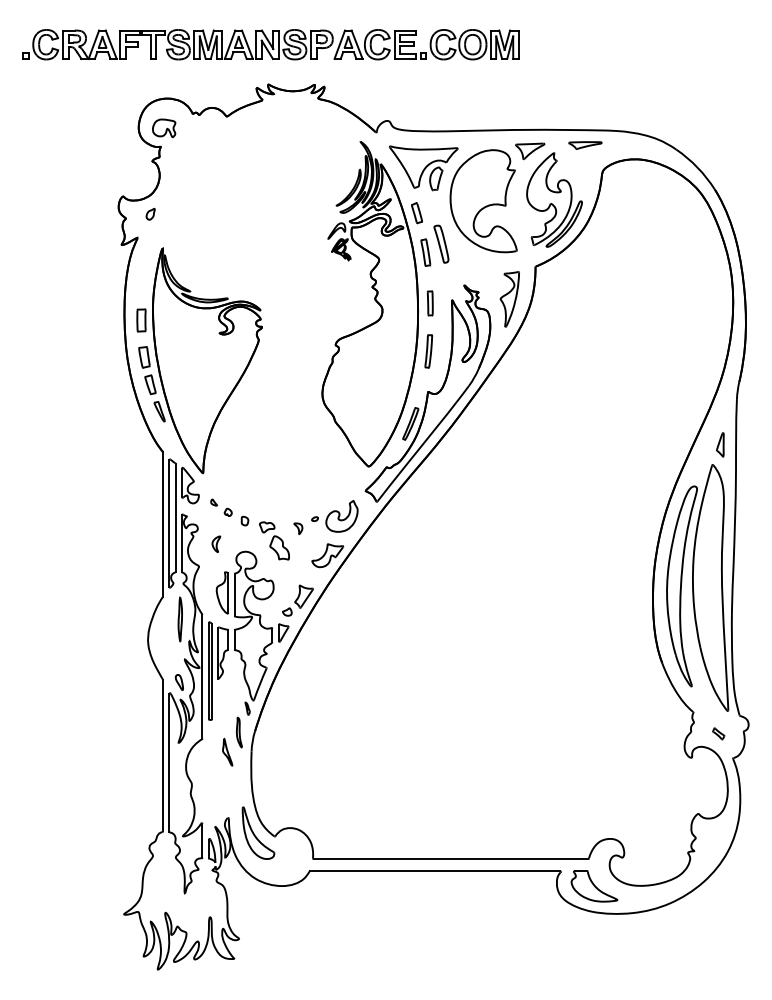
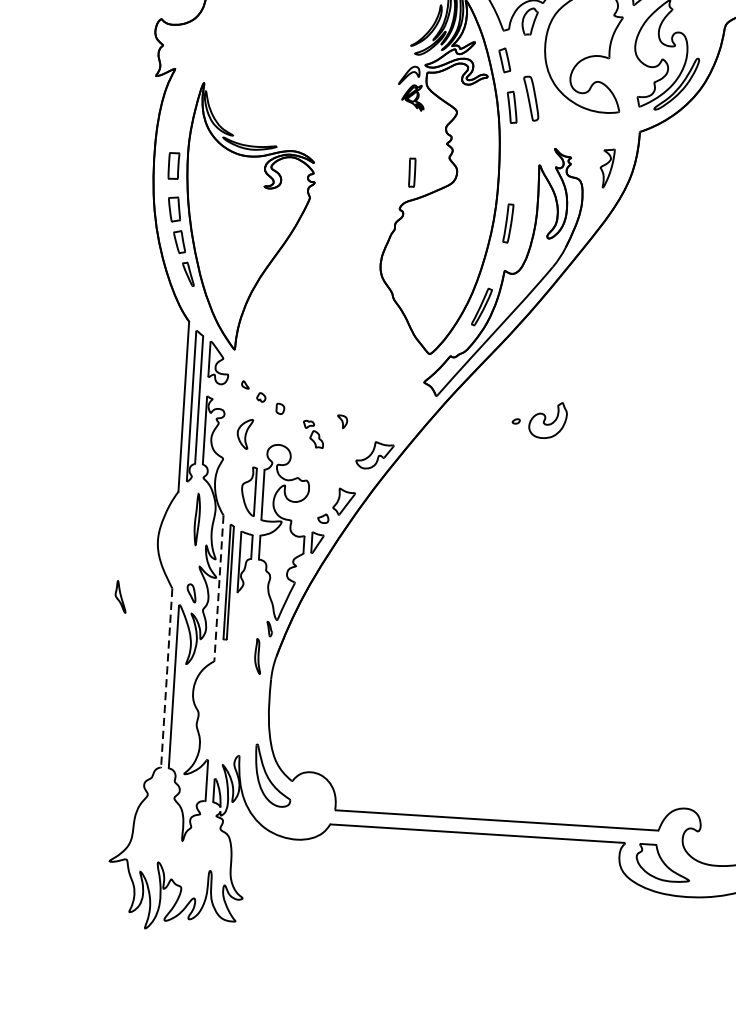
part: (150, 214) -> (192, 42), removed
part: (509, 299) -> (606, 168), size x0.6
part: (429, 303) -> (411, 172), moved
part: (334, 516) -> (539, 419), moved
part: (274, 540) -> (313, 433), size x0.6
part: (216, 543) -> (245, 433), size x1.6
line: (202, 676) -> (219, 588), solid -> dashed
part: (227, 751) -> (120, 595), moved
line: (162, 755) -> (166, 677), solid -> dashed

